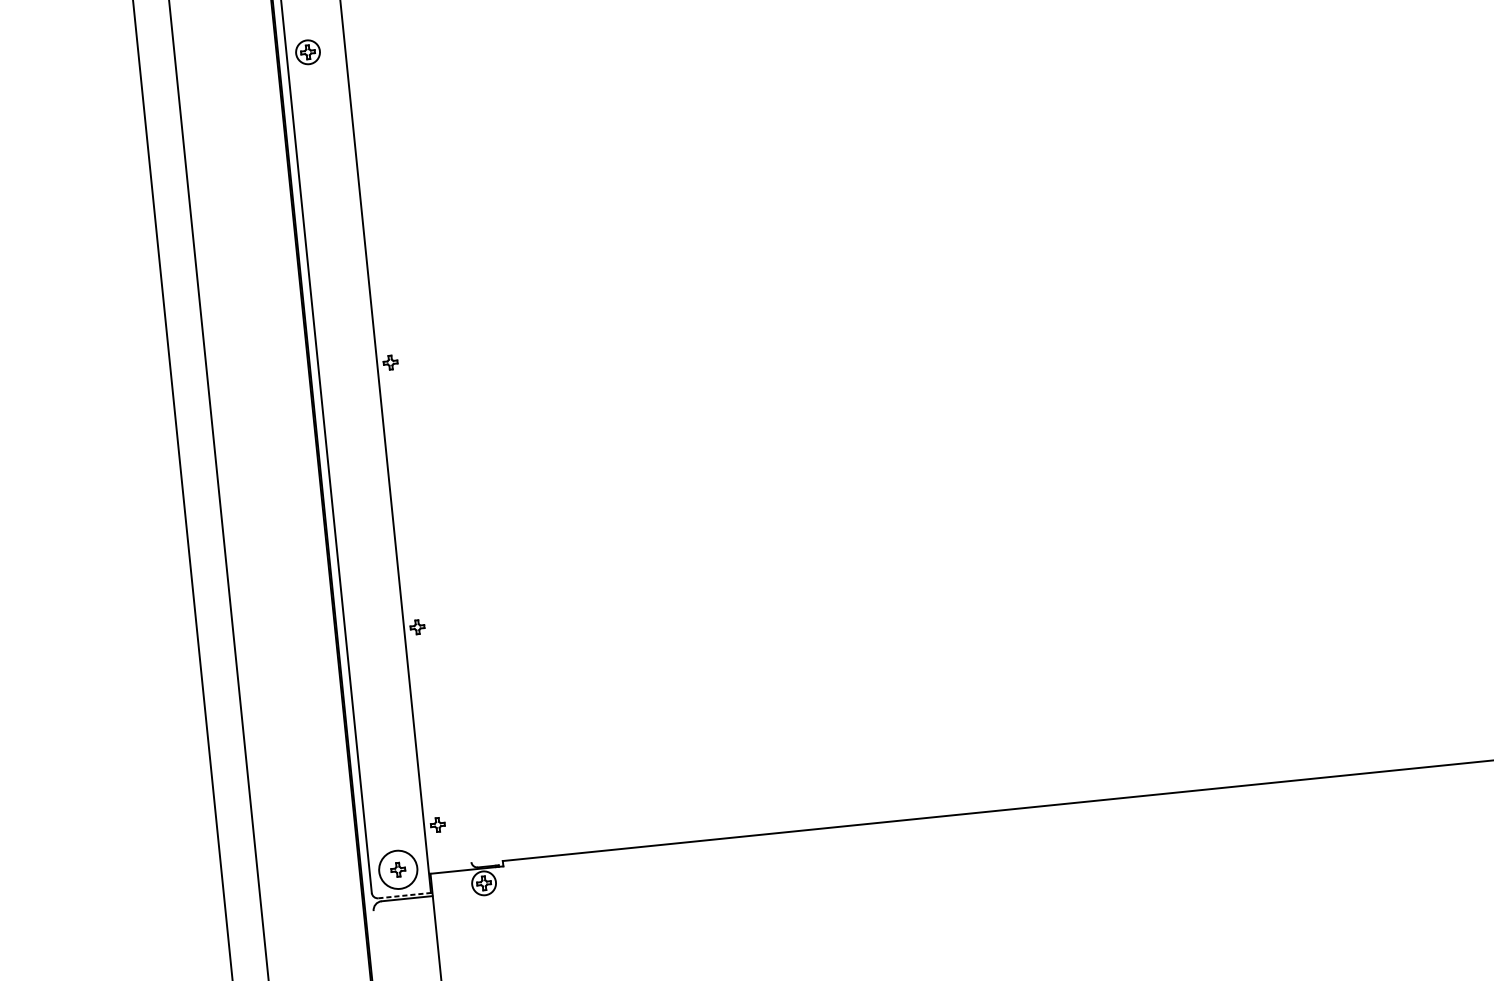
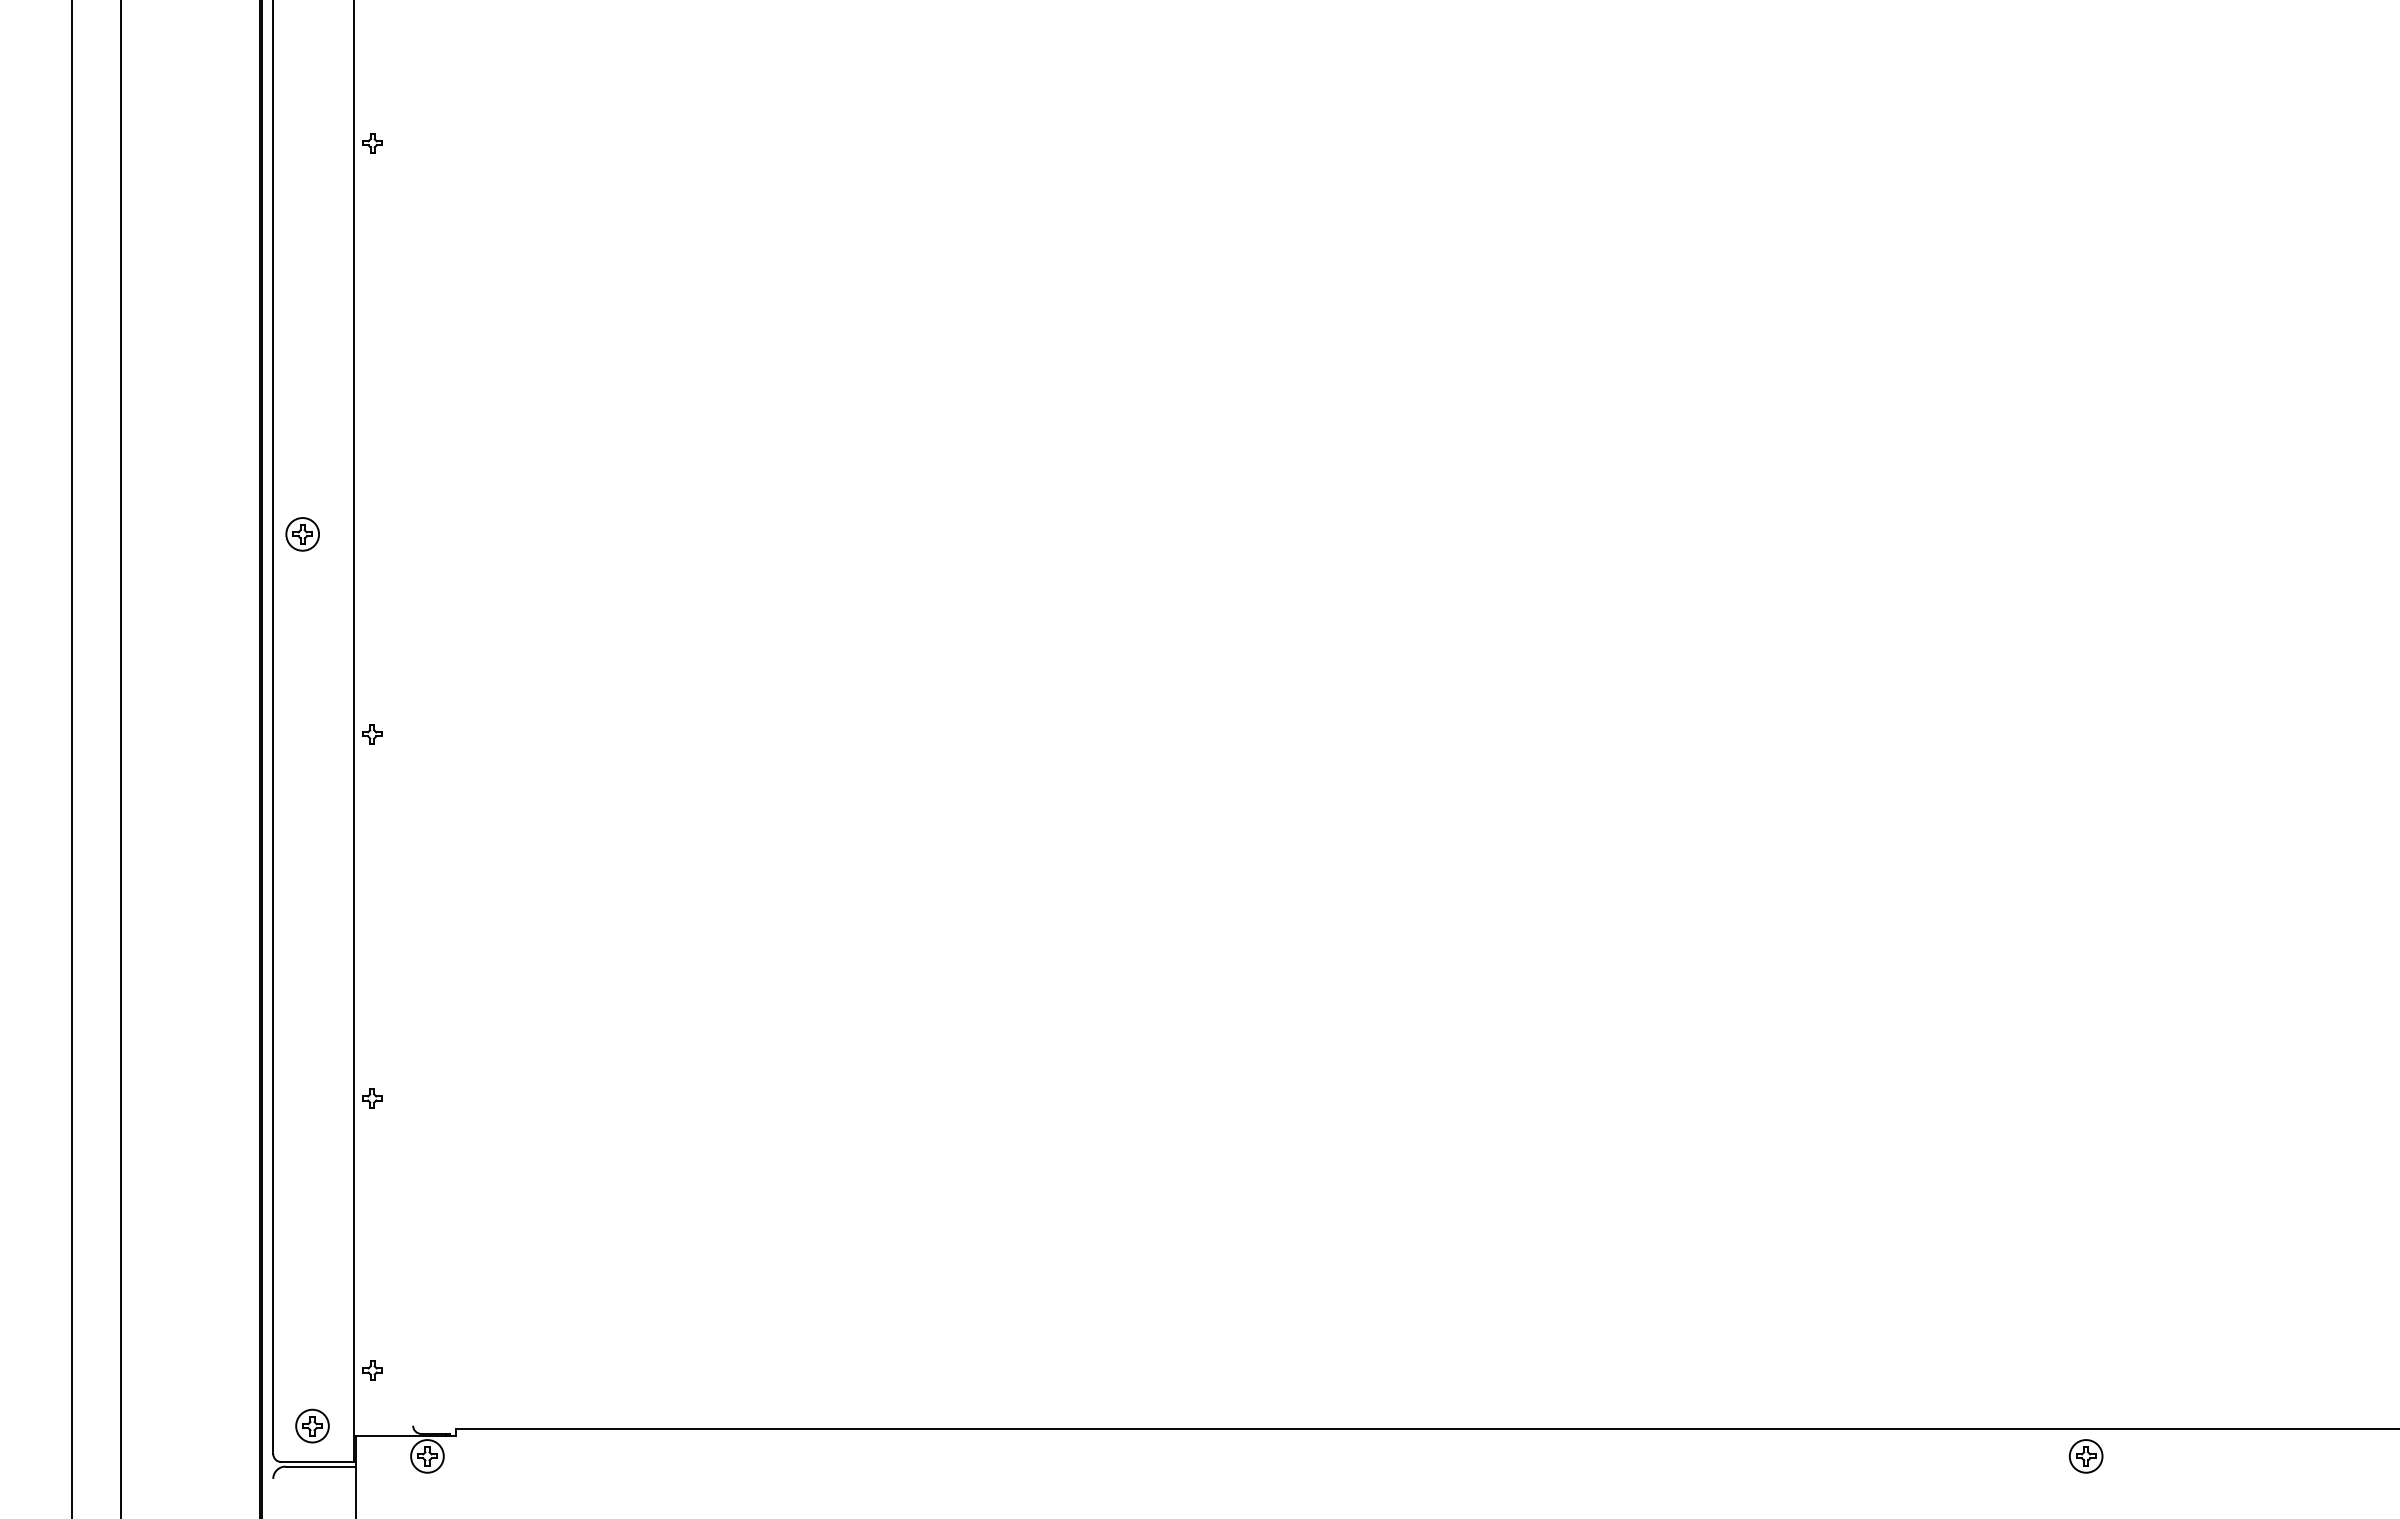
part: (307, 52) -> (302, 534), moved
circle: (398, 869) -> (312, 1425), size x0.62
line: (406, 895) -> (319, 1462), dashed -> solid

